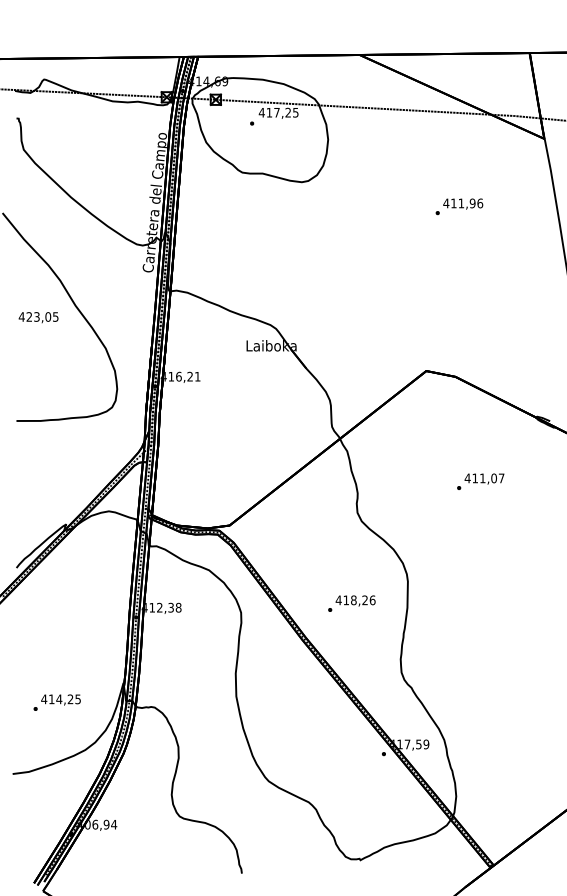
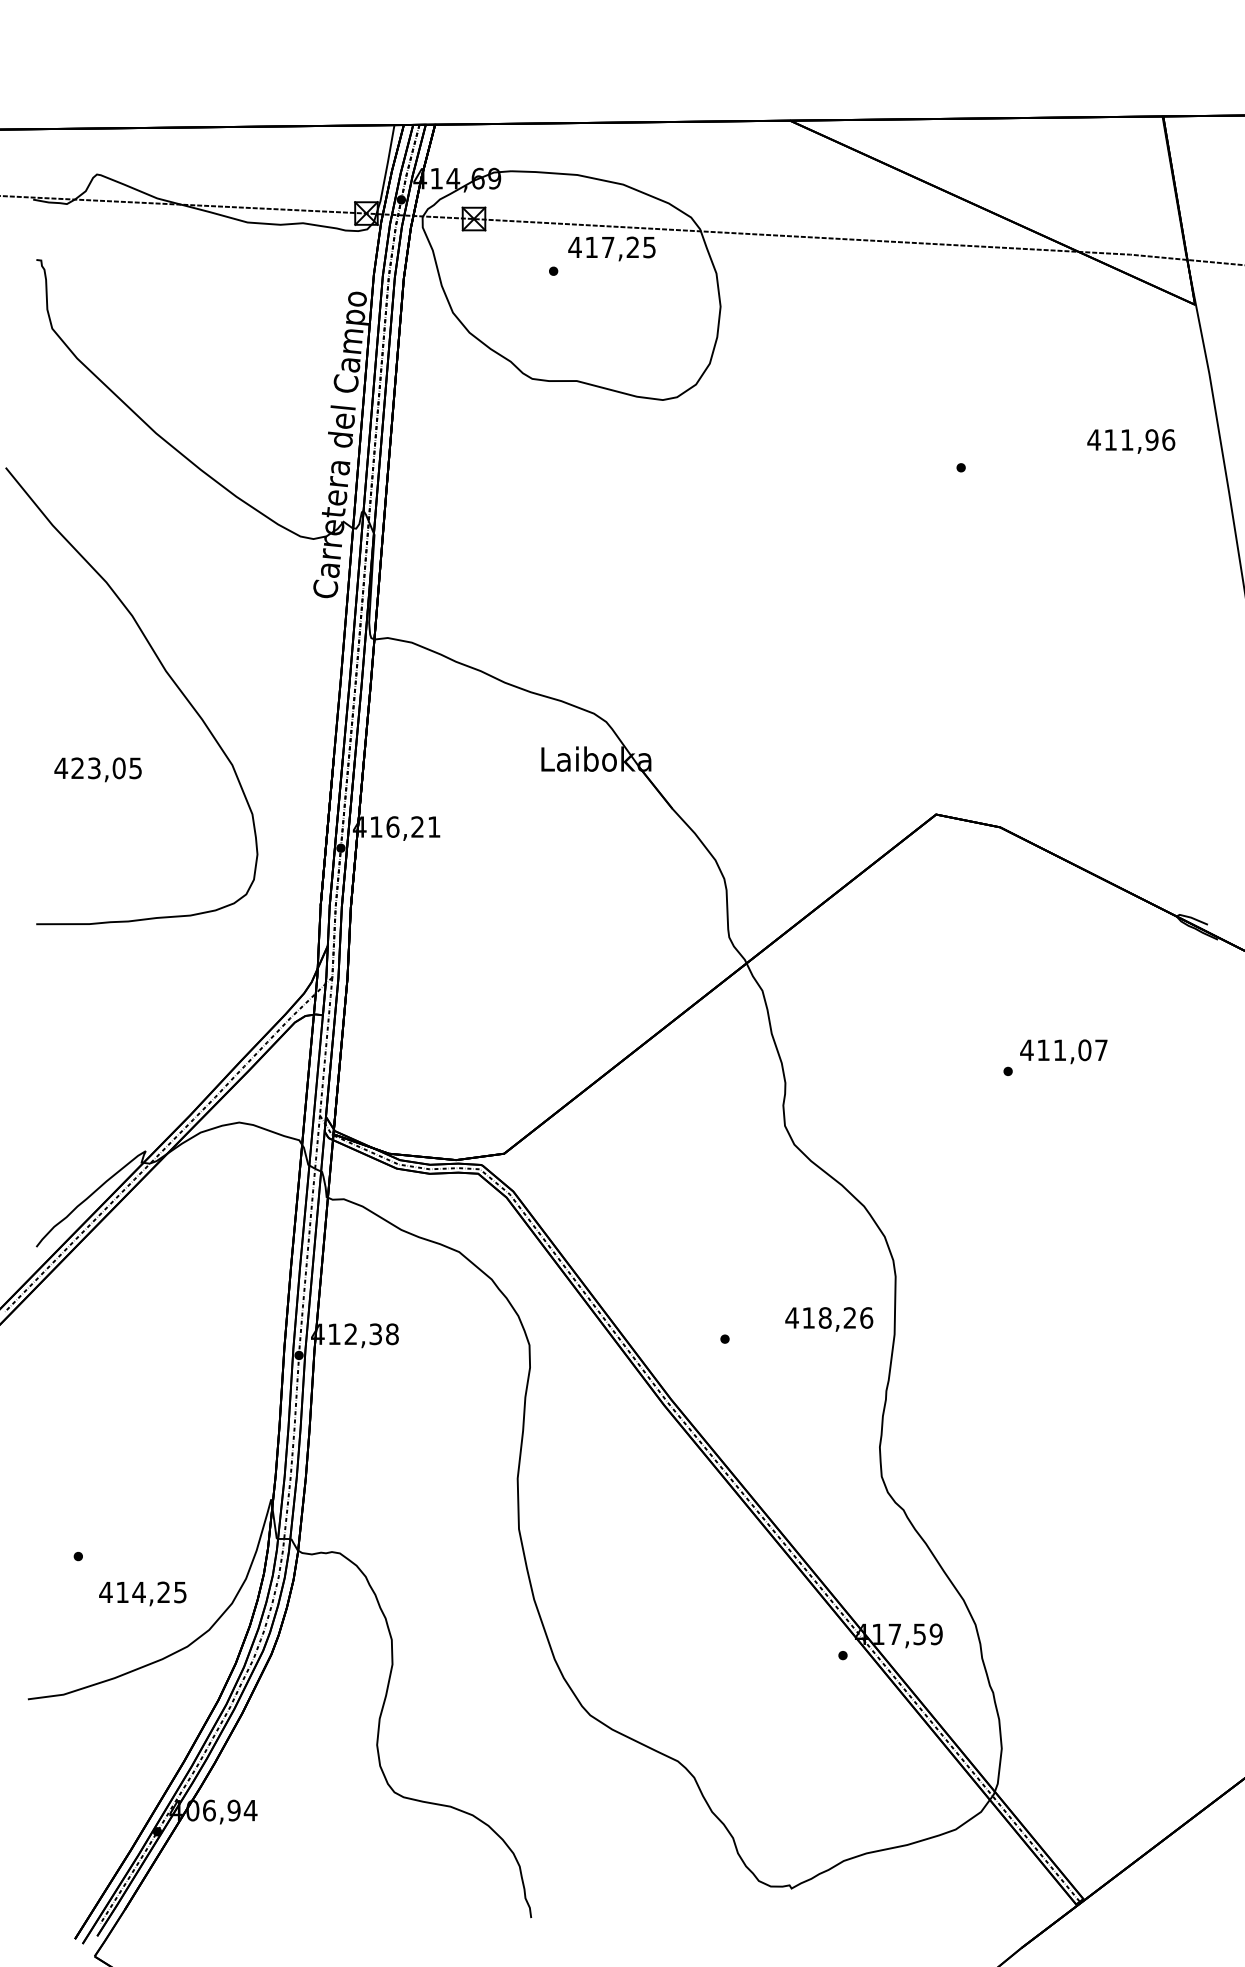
text: (463, 203) -> (1131, 440), moved
text: (38, 317) -> (97, 769), moved
text: (355, 600) -> (828, 1318), moved
text: (60, 699) -> (141, 1592), moved

